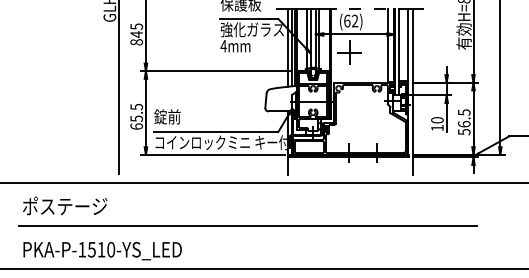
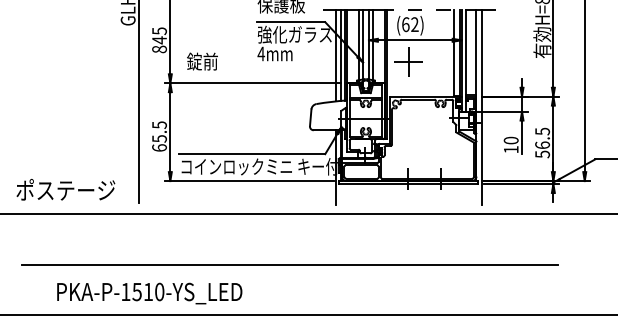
text: (167, 116) -> (202, 61), moved
text: (64, 205) -> (65, 189), moved
text: (102, 251) -> (149, 293), moved

